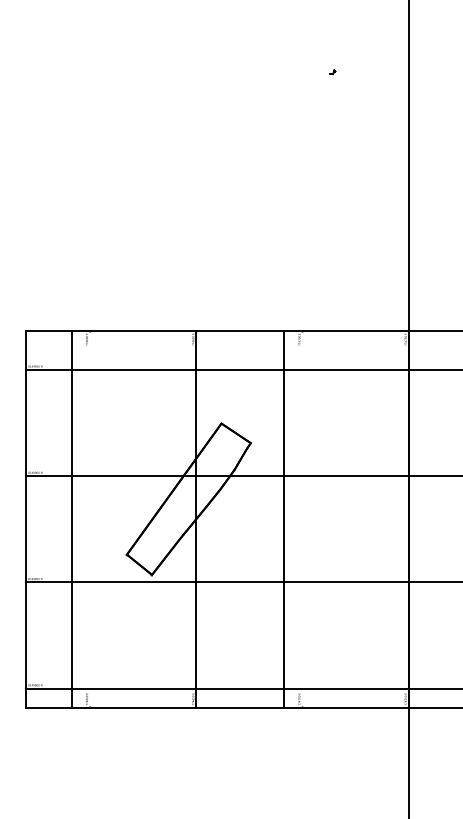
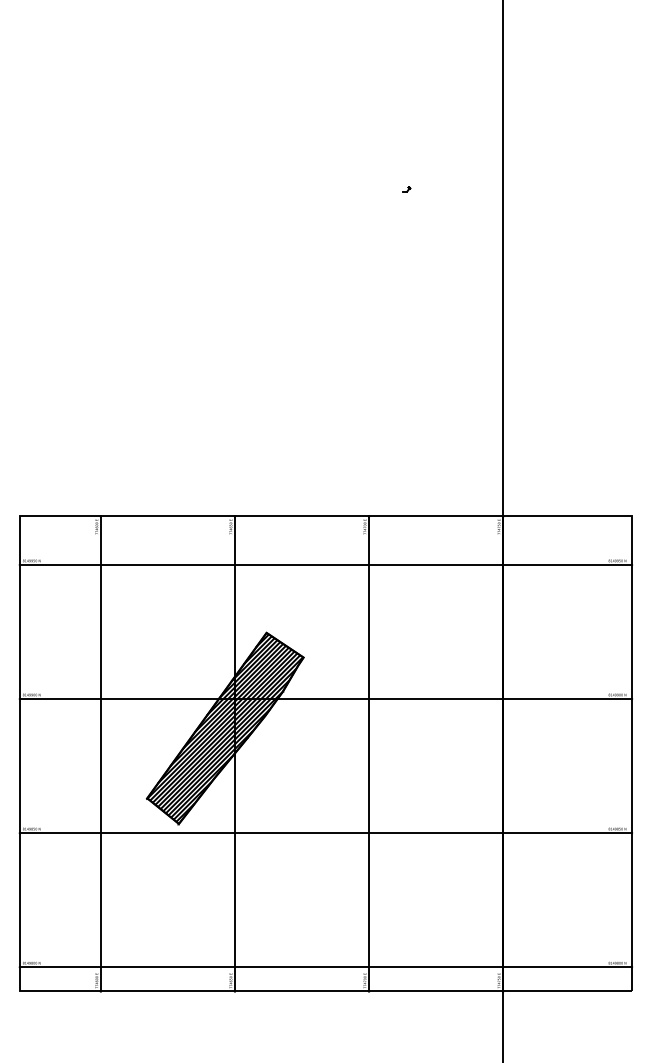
hatch: (188, 498) -> (225, 727), added
line: (71, 519) -> (100, 753), moved
line: (284, 519) -> (369, 753), moved

